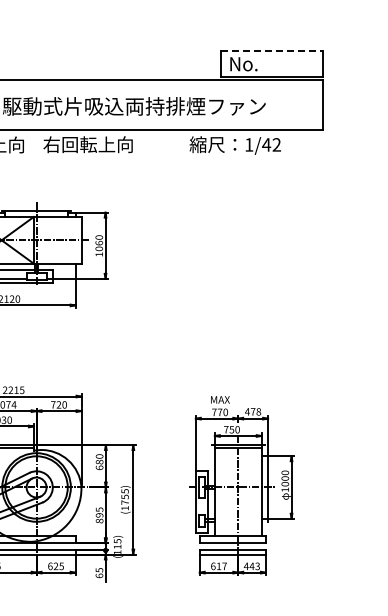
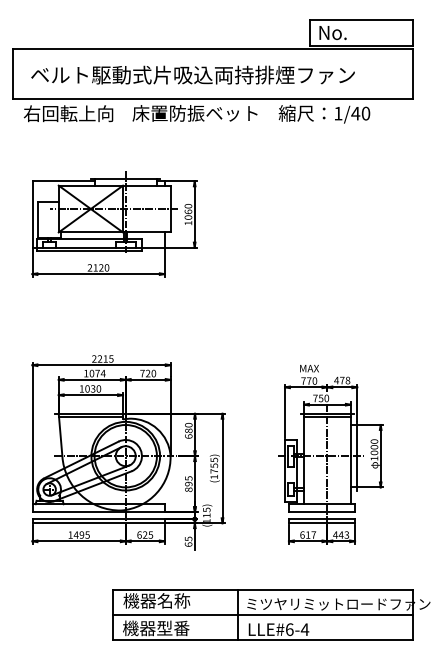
line: (273, 50) -> (362, 19), dashed -> solid
text: (105, 144) -> (194, 113), 右回転上向 -> 床置防振ベット
text: (276, 144) -> (365, 113), 1/42 -> 1/40

